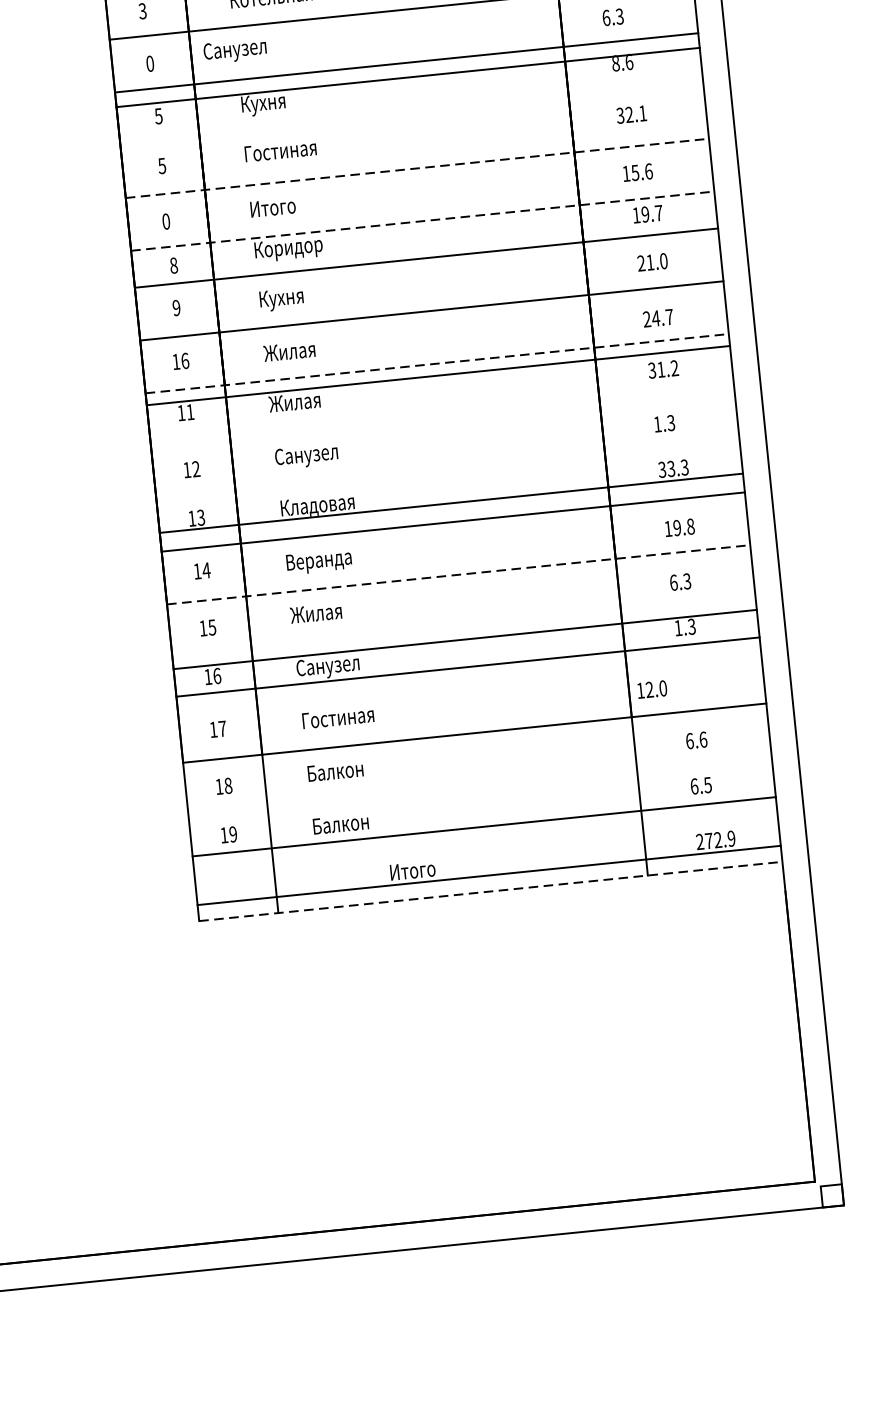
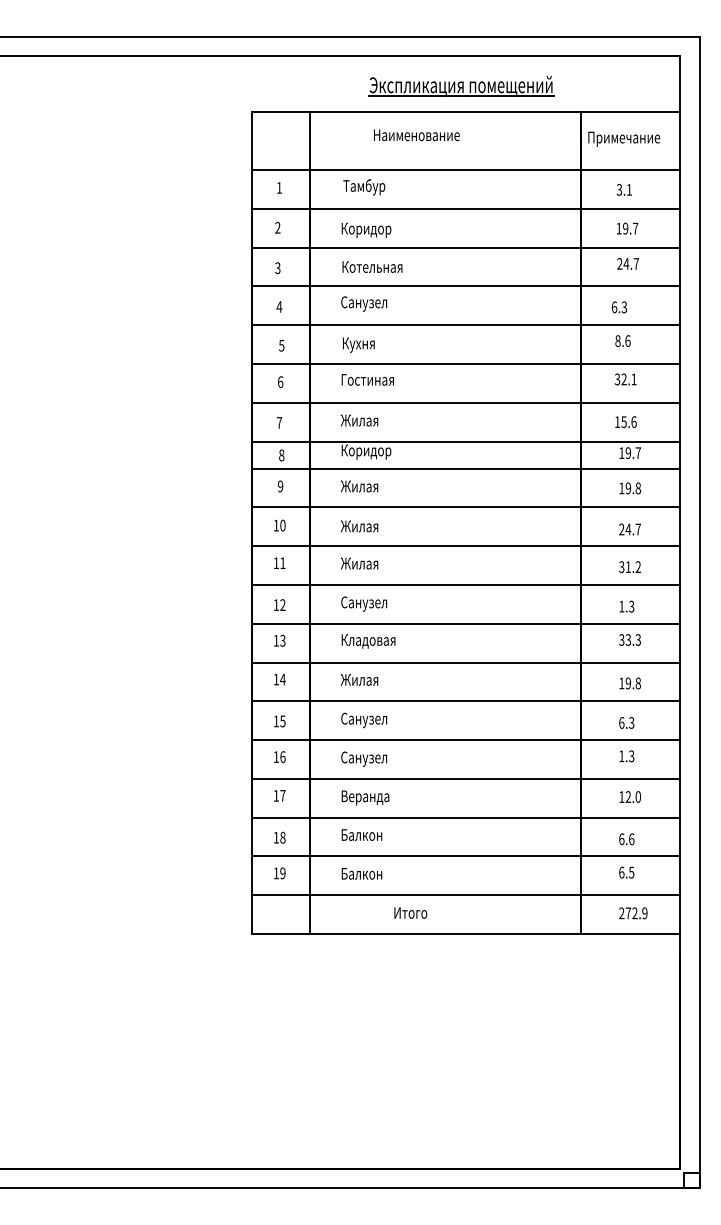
text: (235, 50) -> (364, 303), moved
text: (150, 63) -> (279, 306), 0 -> 4
line: (407, 76) -> (465, 363), moved
text: (161, 165) -> (280, 381), 5 -> 6
line: (418, 168) -> (466, 402), dashed -> solid
text: (274, 207) -> (359, 420), Итого -> Жилая
text: (166, 221) -> (279, 422), 0 -> 7
line: (423, 221) -> (466, 441), dashed -> solid
text: (653, 262) -> (630, 488), 21.0 -> 19.8
text: (284, 298) -> (359, 487), Кухня -> Жилая
text: (184, 360) -> (282, 525), 16 -> 10
line: (437, 364) -> (466, 546), dashed -> solid
line: (437, 375) -> (465, 584), moved
line: (450, 503) -> (465, 623), moved
text: (317, 561) -> (364, 681), Веранда -> Жилая
line: (459, 575) -> (466, 701), dashed -> solid
text: (321, 615) -> (363, 720), Жилая -> Санузел
line: (464, 639) -> (465, 778), moved
line: (467, 667) -> (465, 740), moved
text: (651, 688) -> (629, 796), moved
text: (337, 719) -> (367, 797), Гостиная -> Веранда
line: (483, 827) -> (465, 856), moved
line: (488, 876) -> (465, 895), moved
line: (491, 890) -> (466, 933), dashed -> solid

